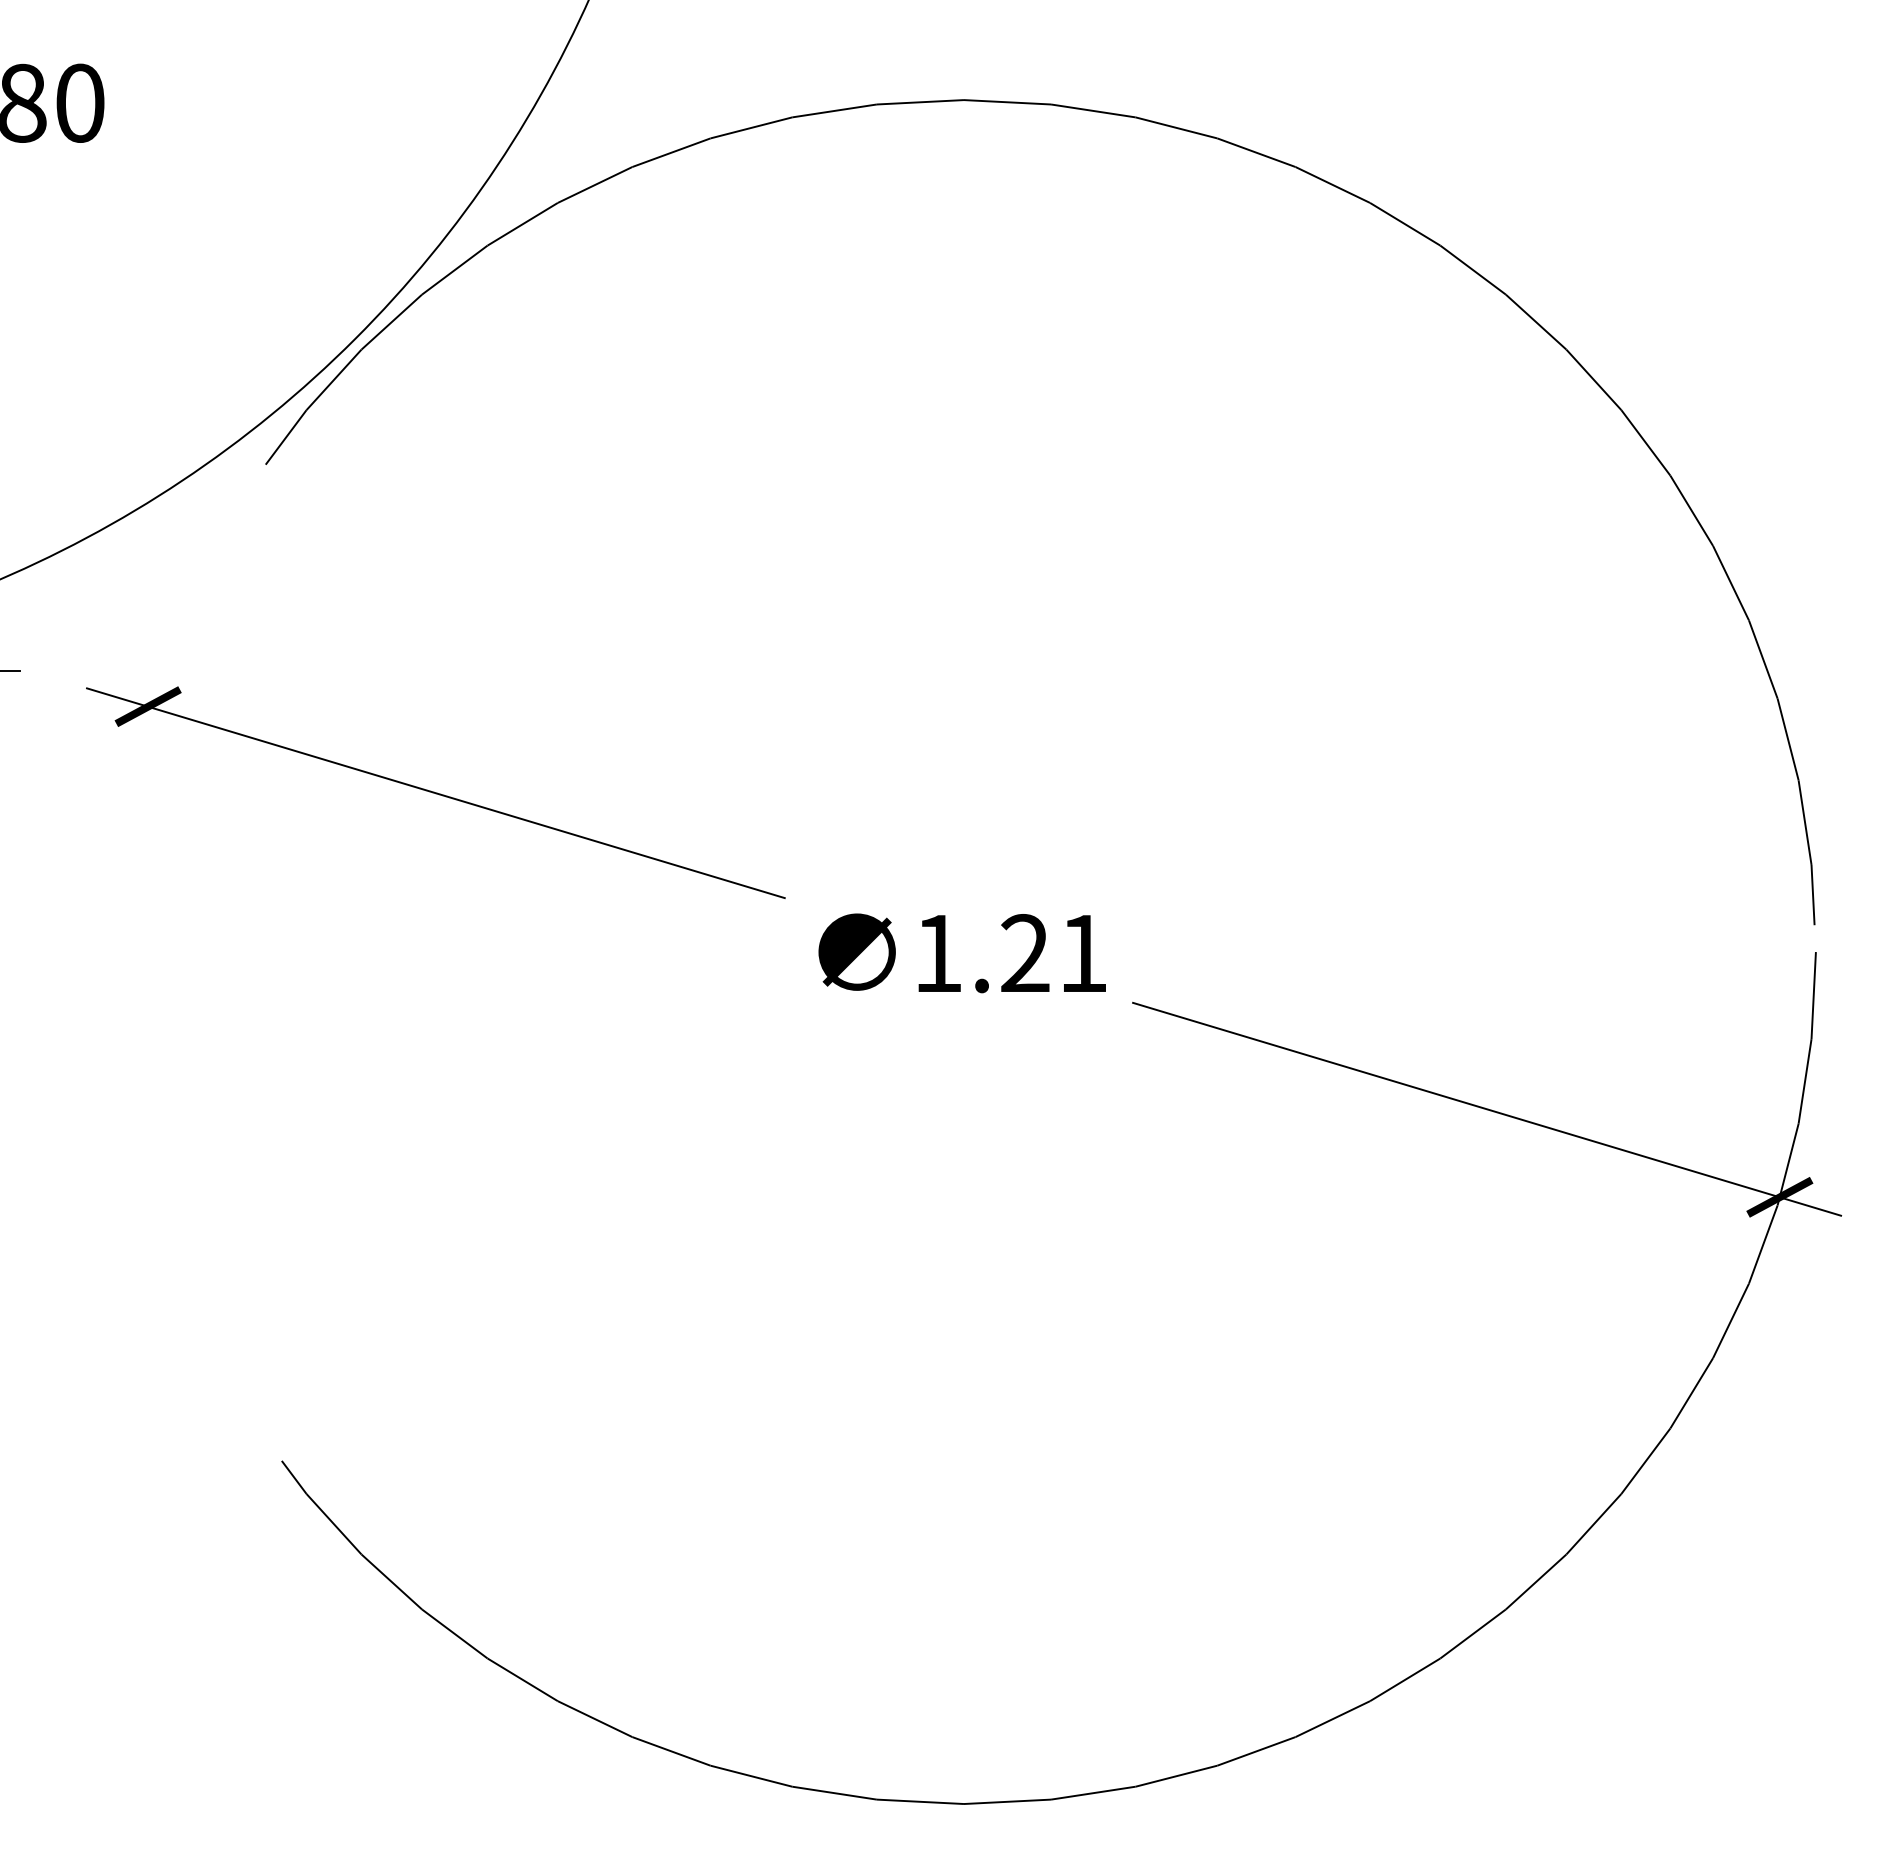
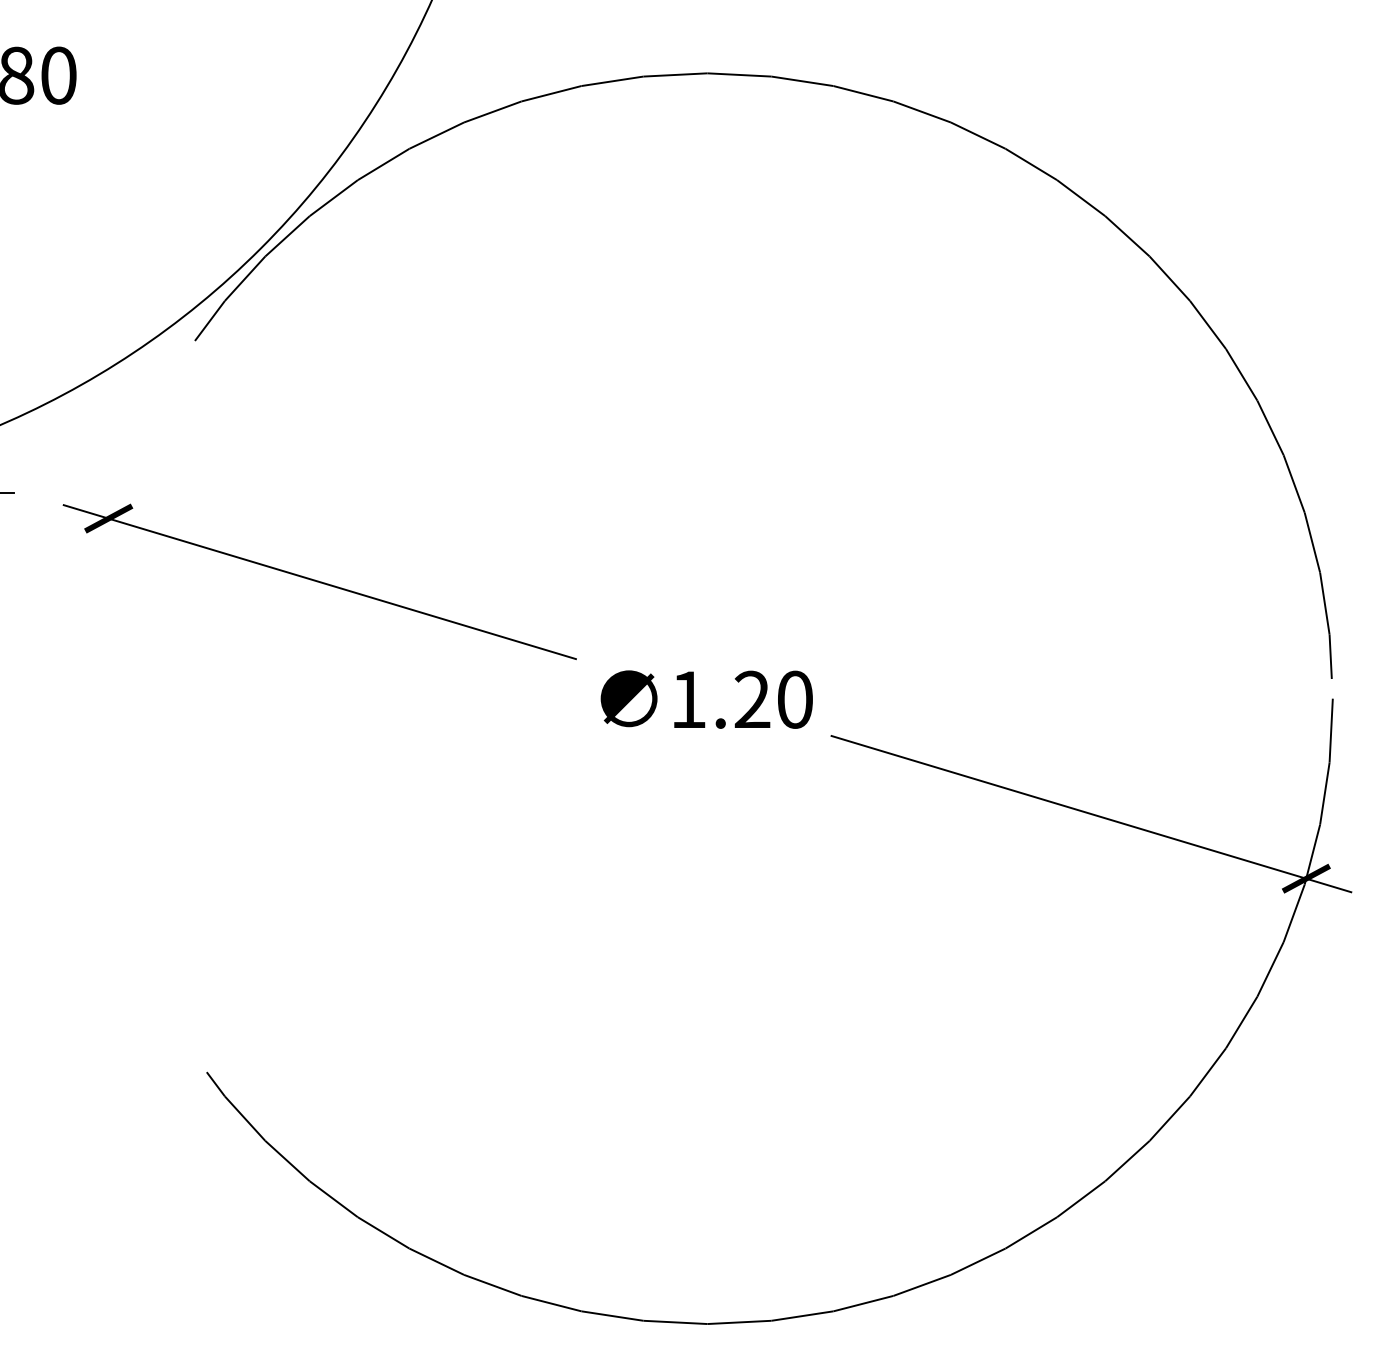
text: (1083, 953) -> (795, 699), 1.21 -> 1.20

